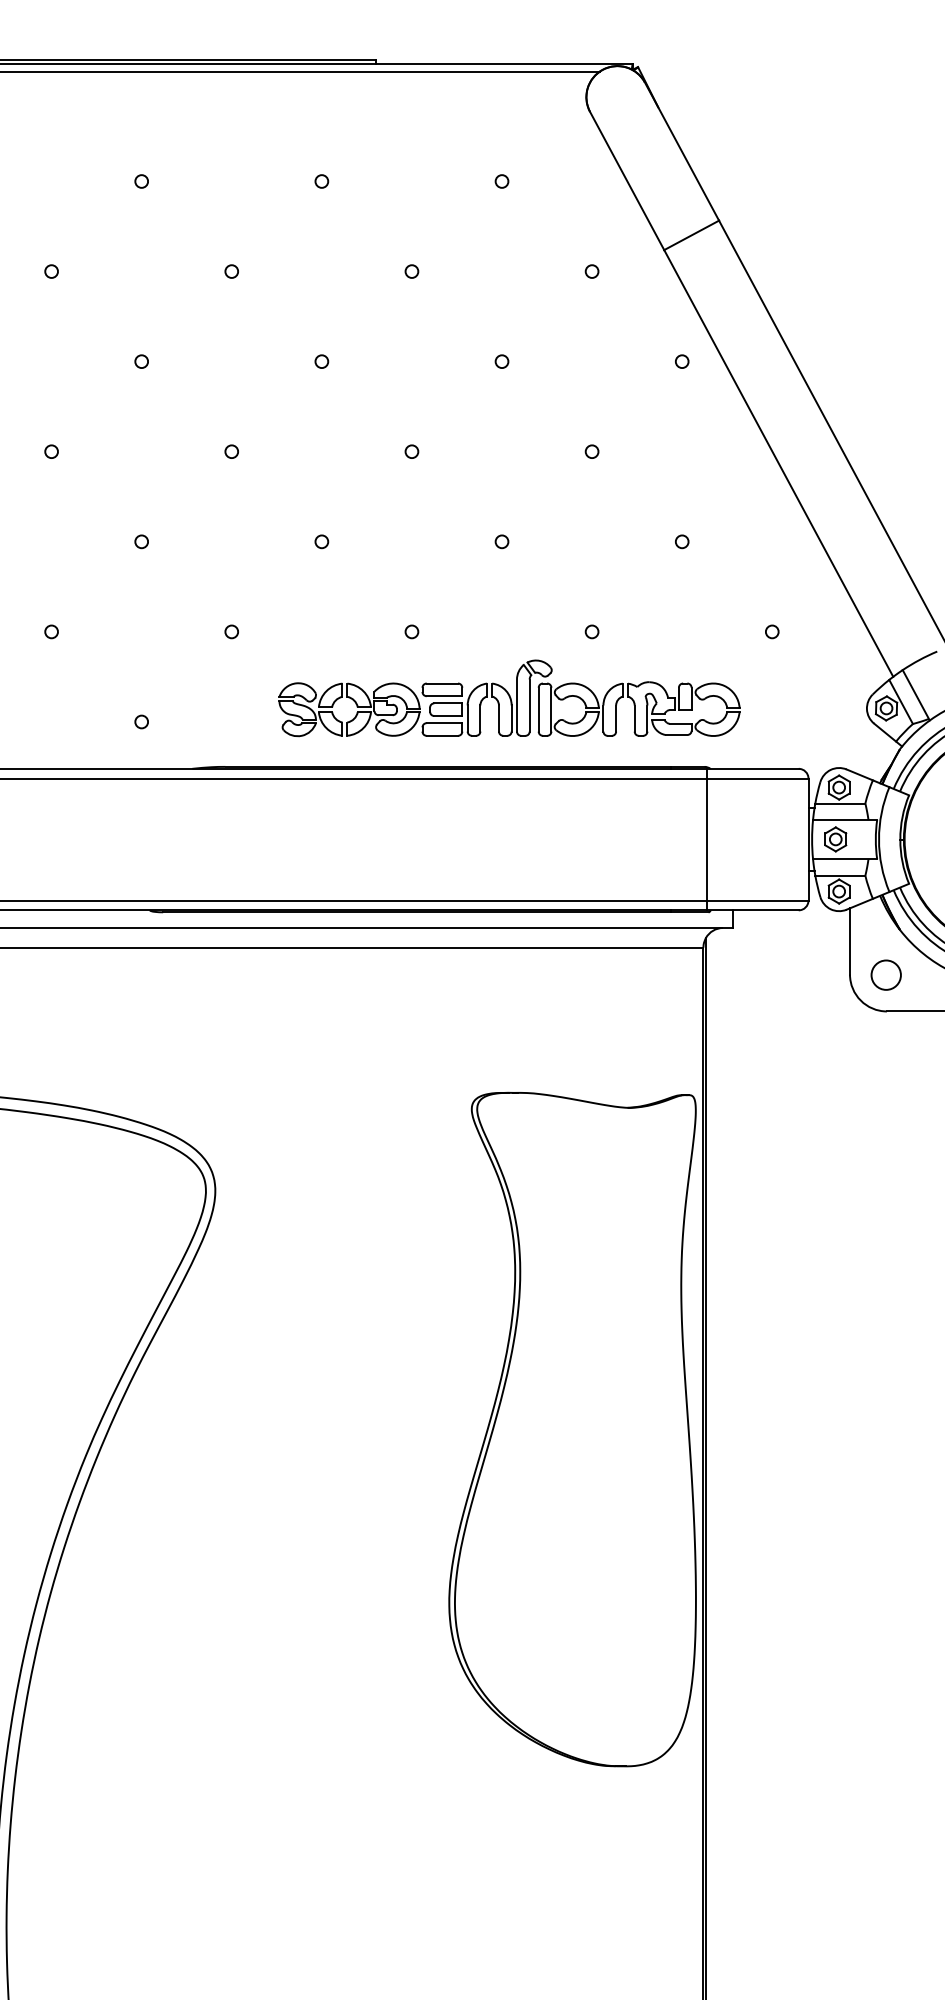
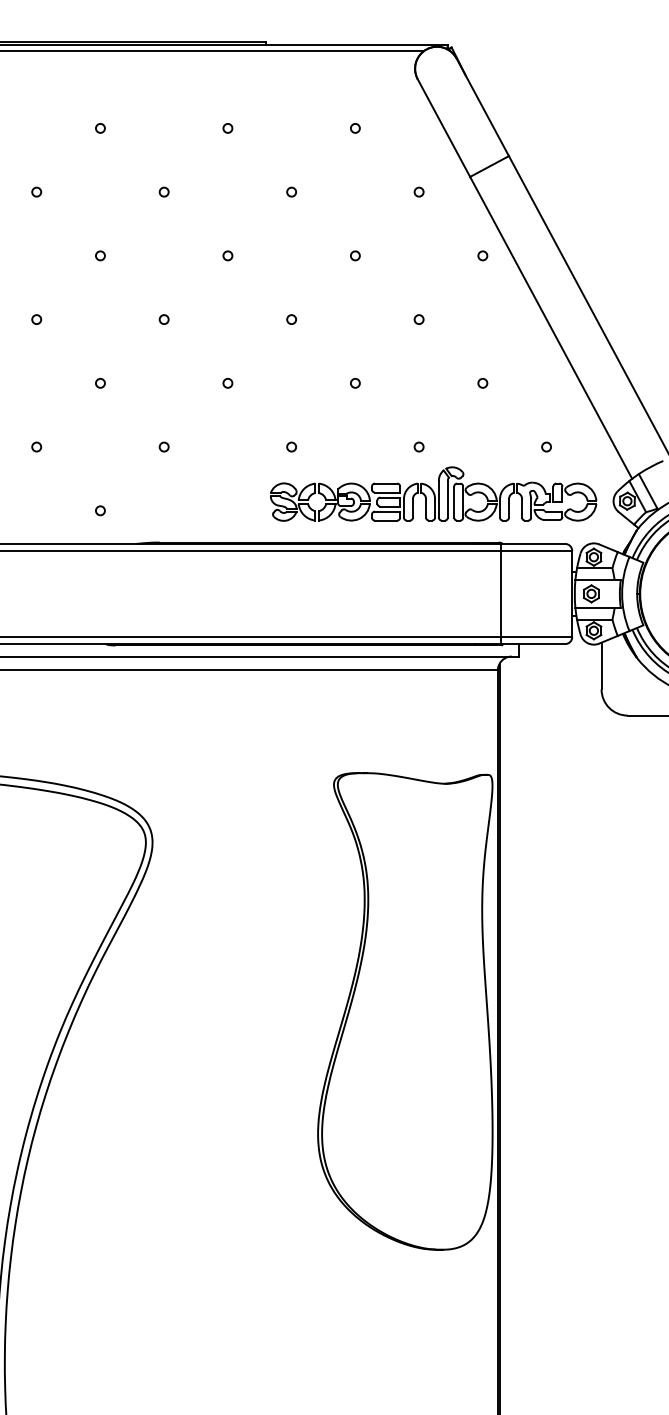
part: (509, 698) -> (433, 494), moved
circle: (885, 974) -> (626, 689), removed

